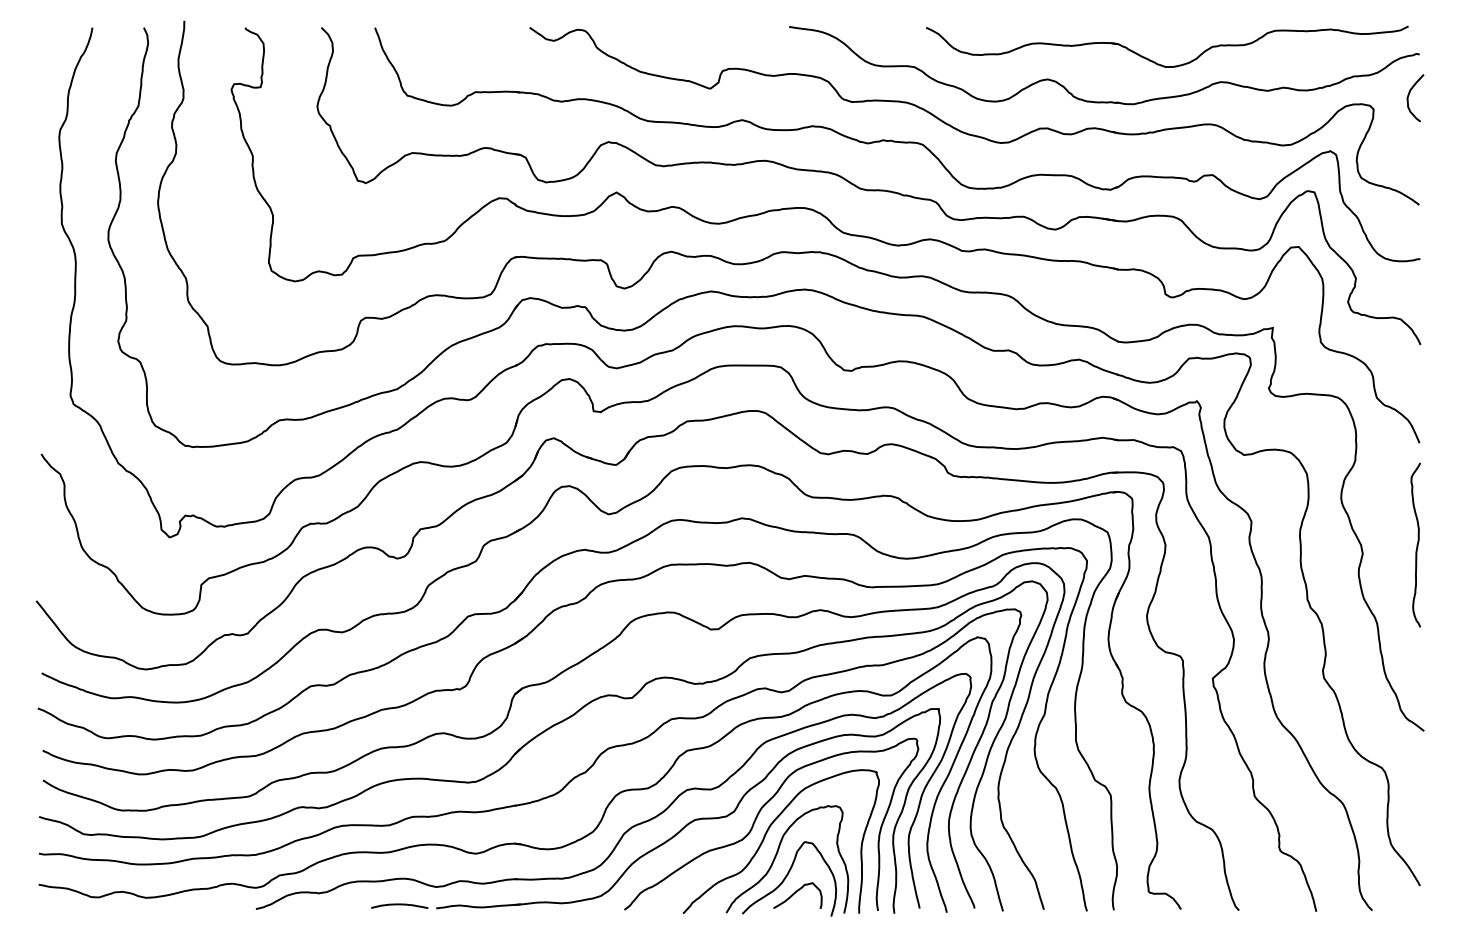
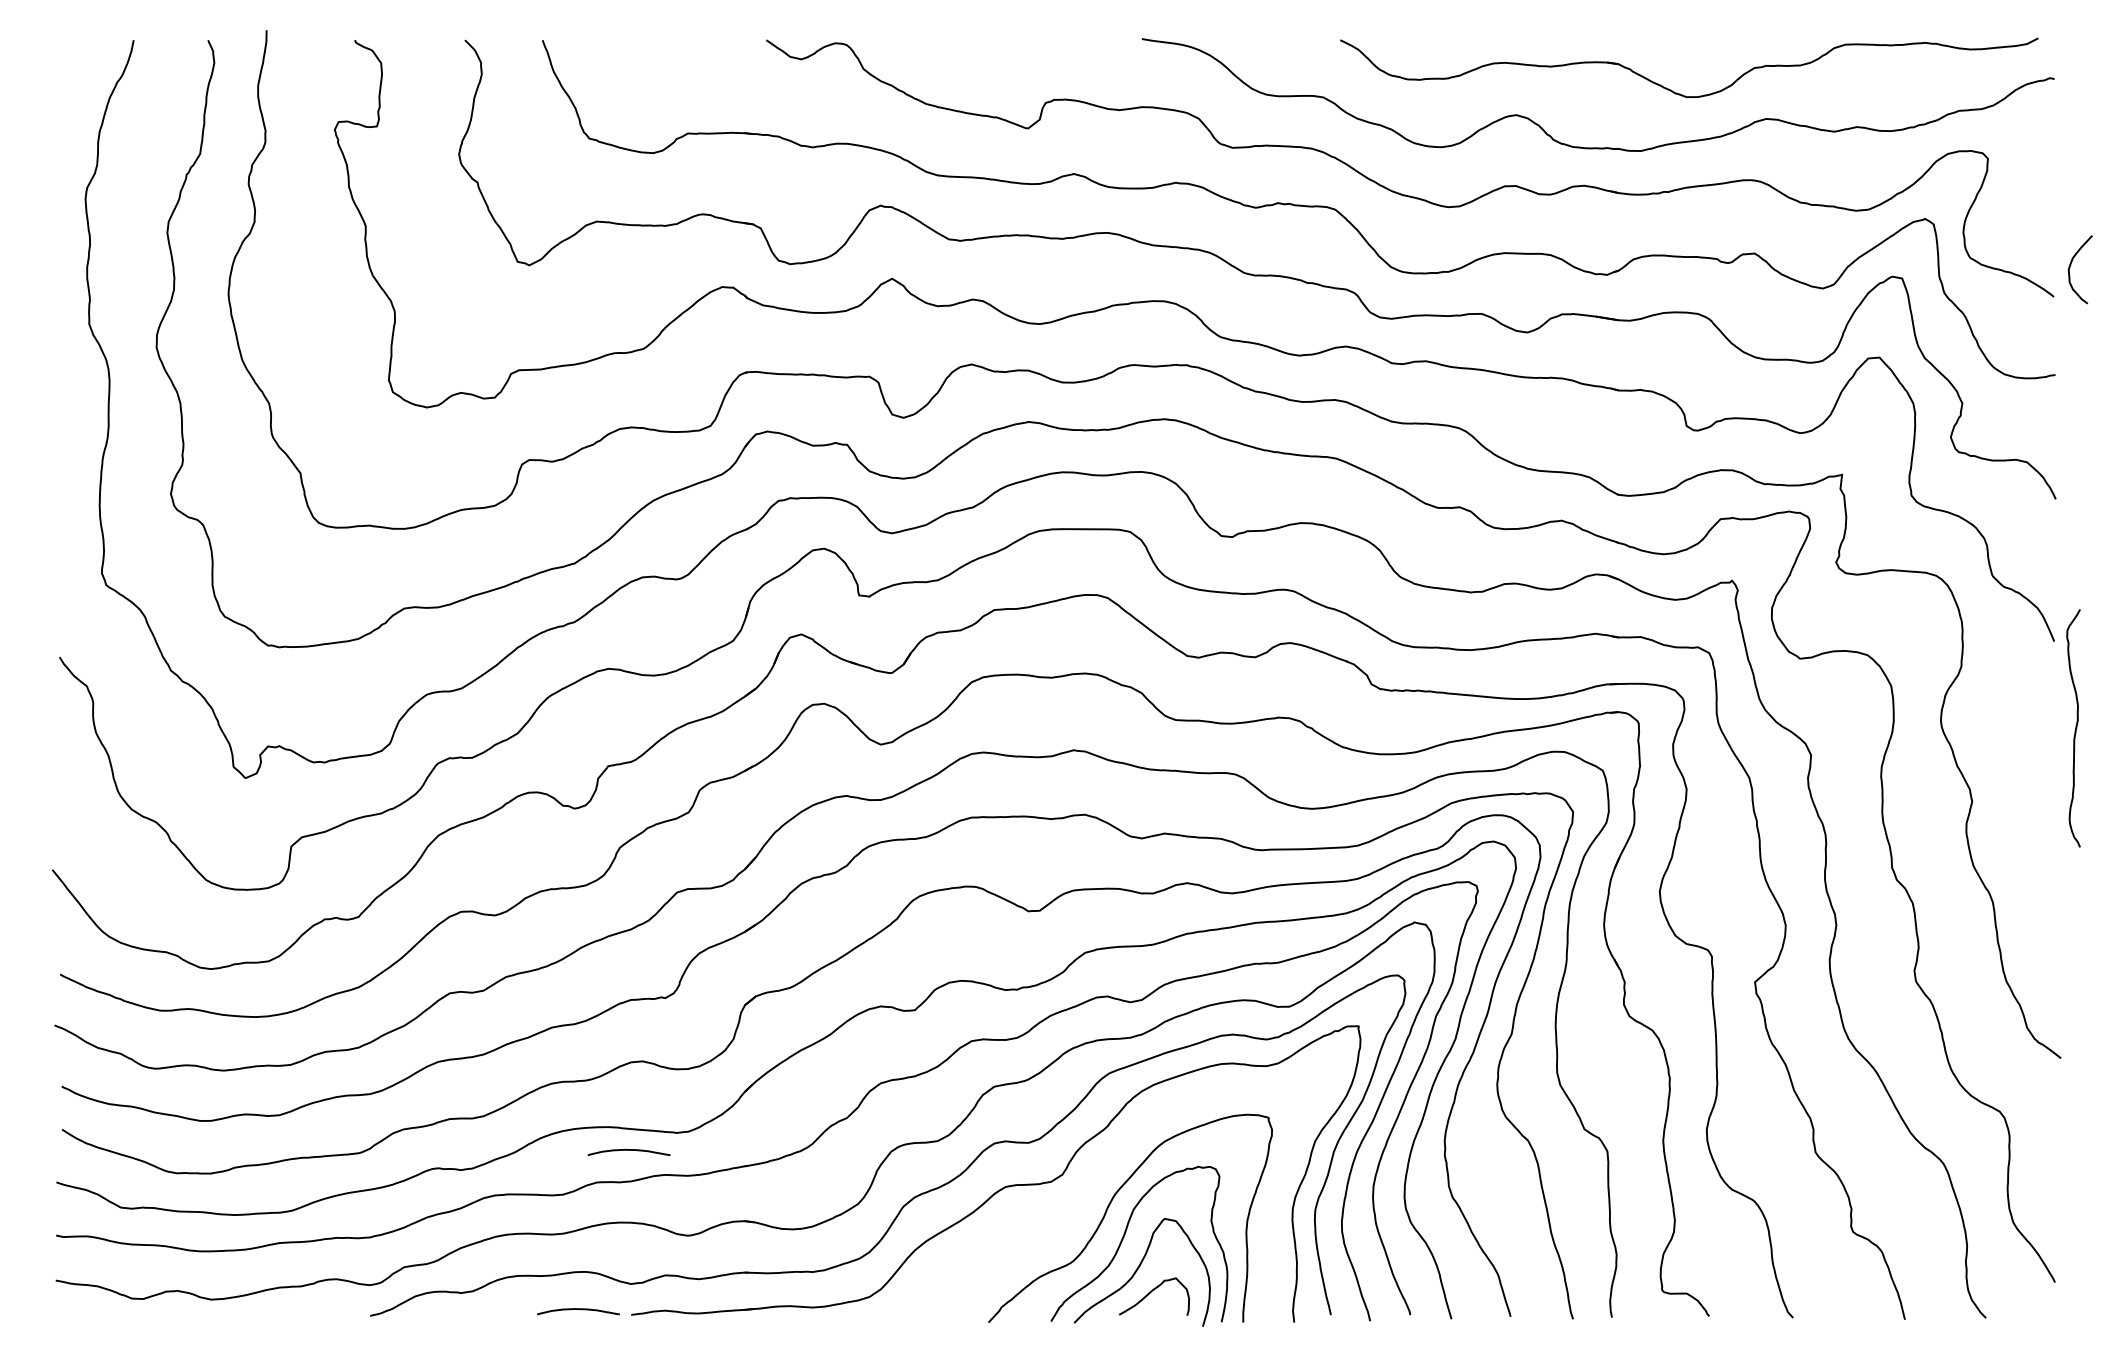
curve: (1409, 95) -> (2071, 265), moved
curve: (1416, 544) -> (2074, 727), moved
curve: (434, 795) -> (628, 1151), added
curve: (757, 818) -> (1096, 1184), removed

